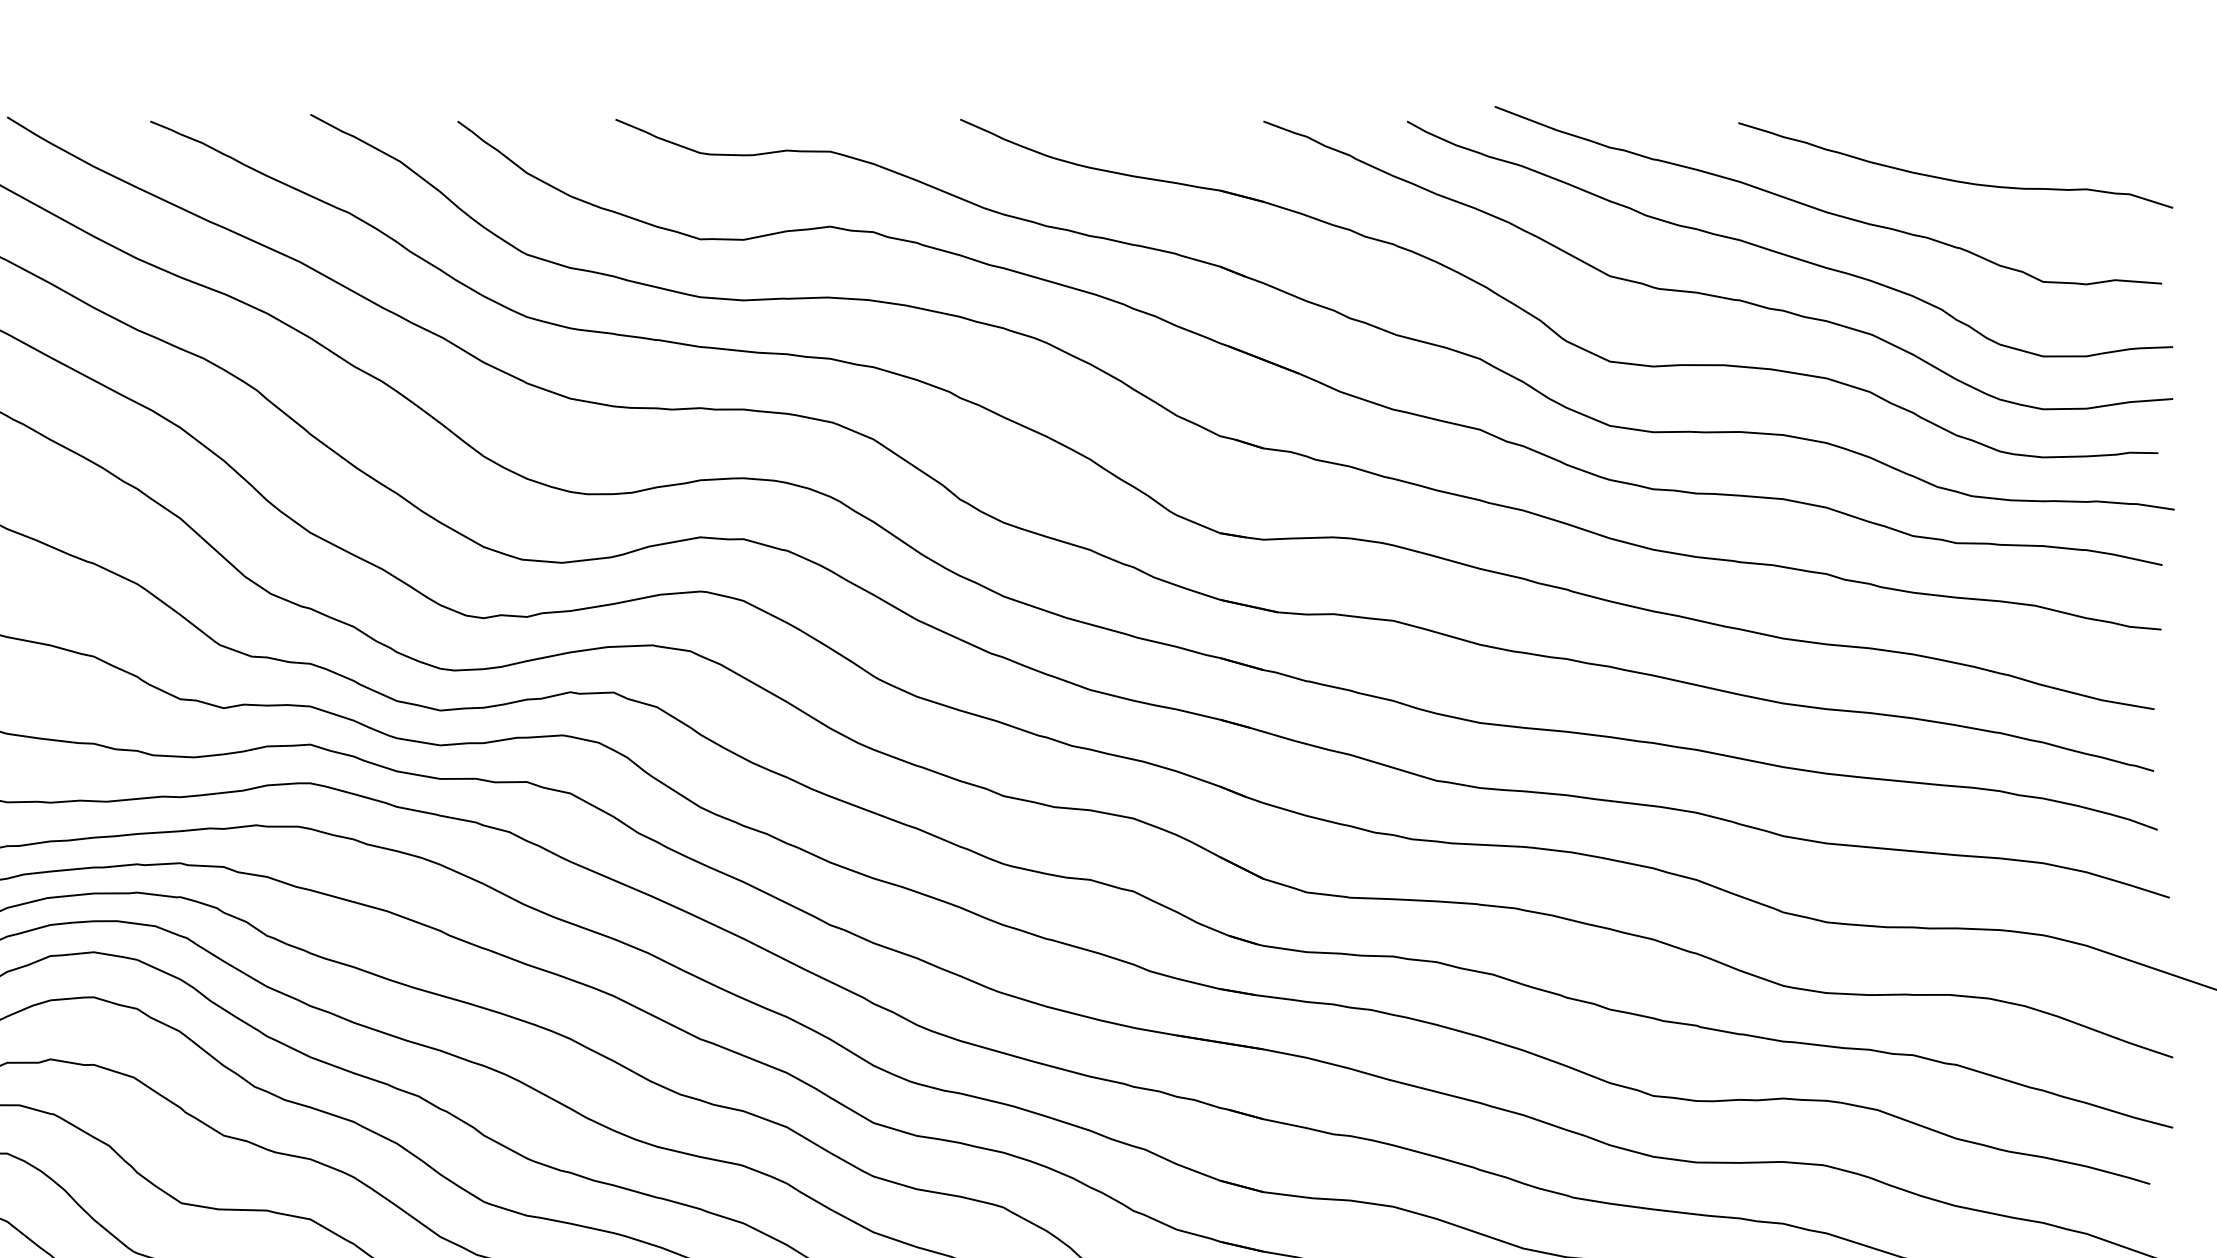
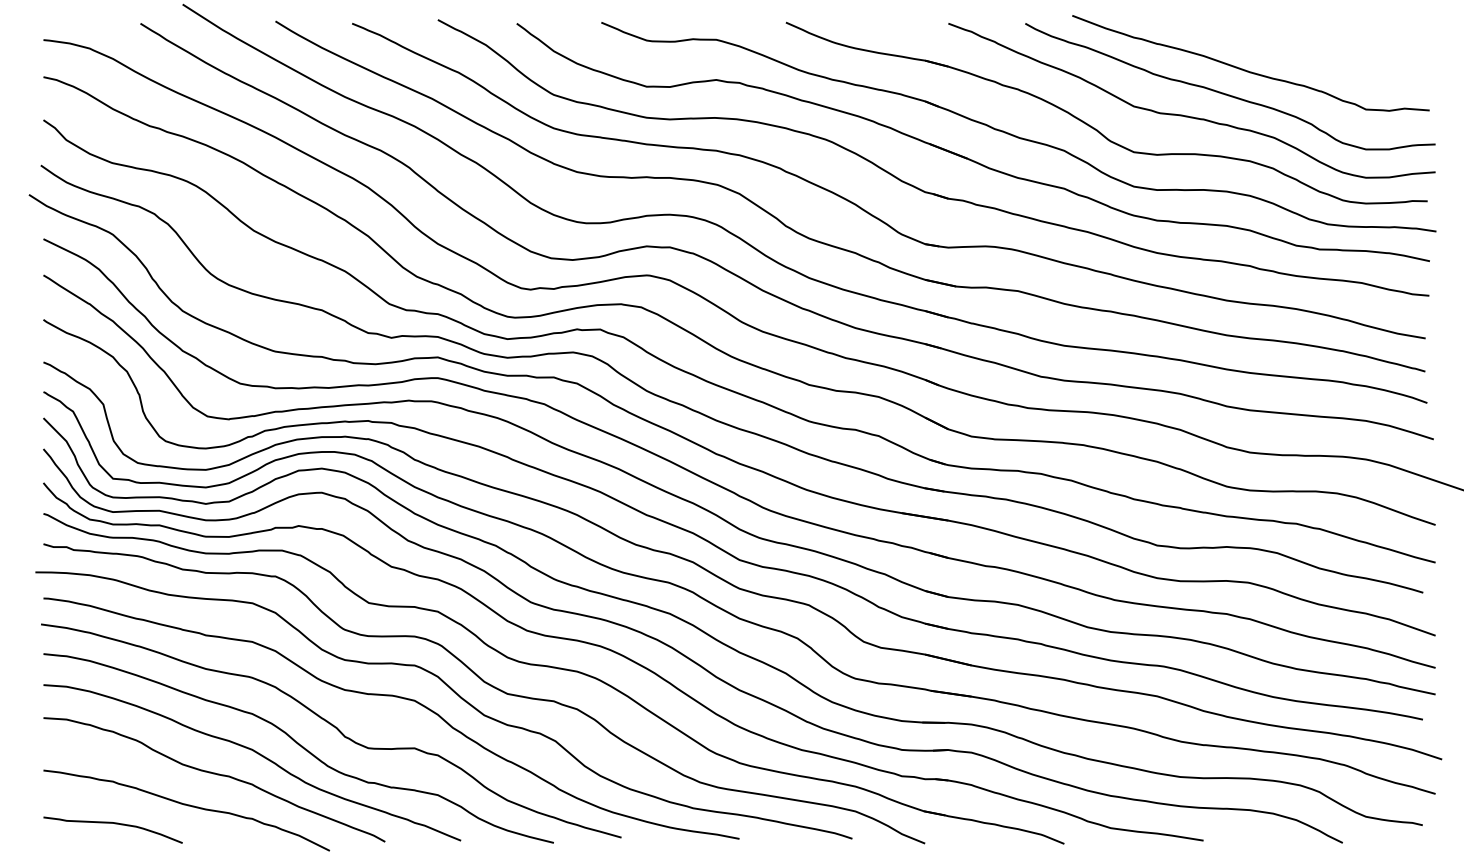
curve: (1948, 177) -> (1315, 53), removed

